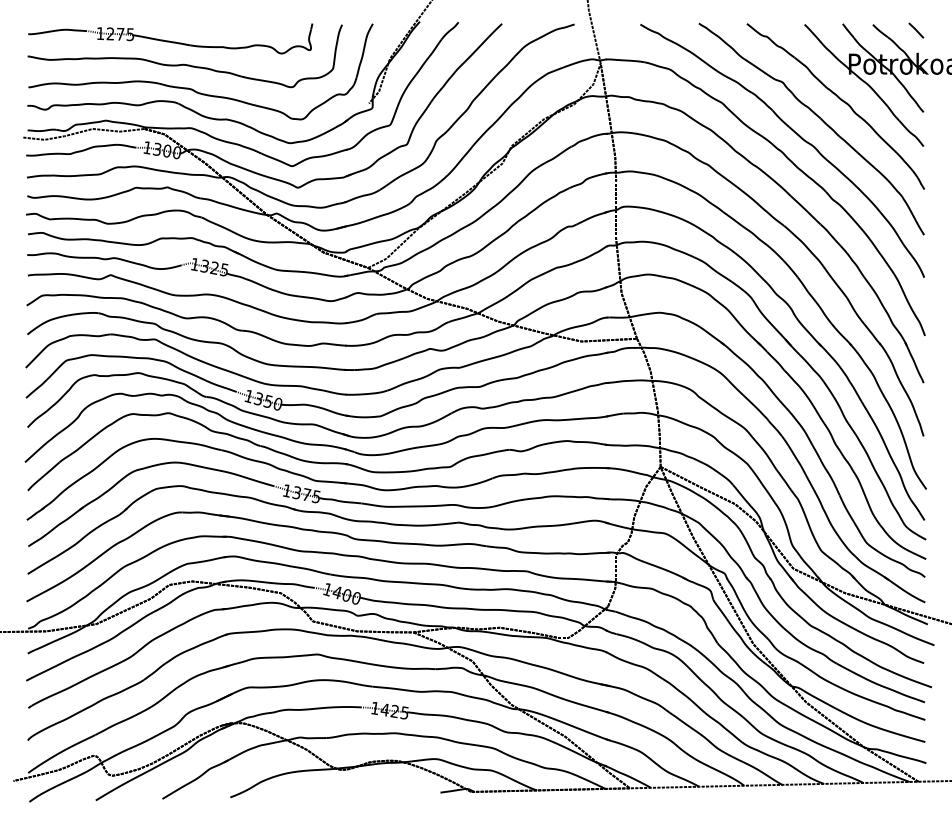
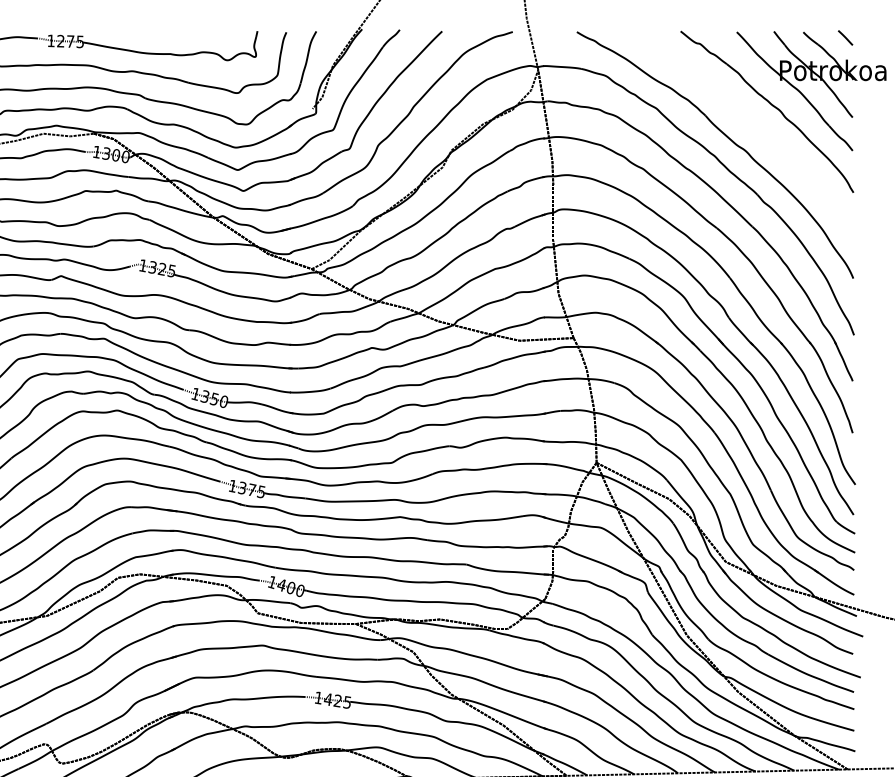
part: (820, 119) -> (752, 124), removed

